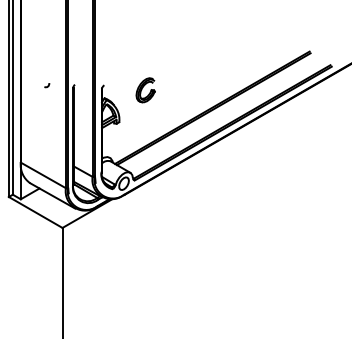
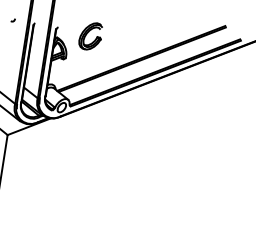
part: (145, 90) -> (90, 36), size x1.43

